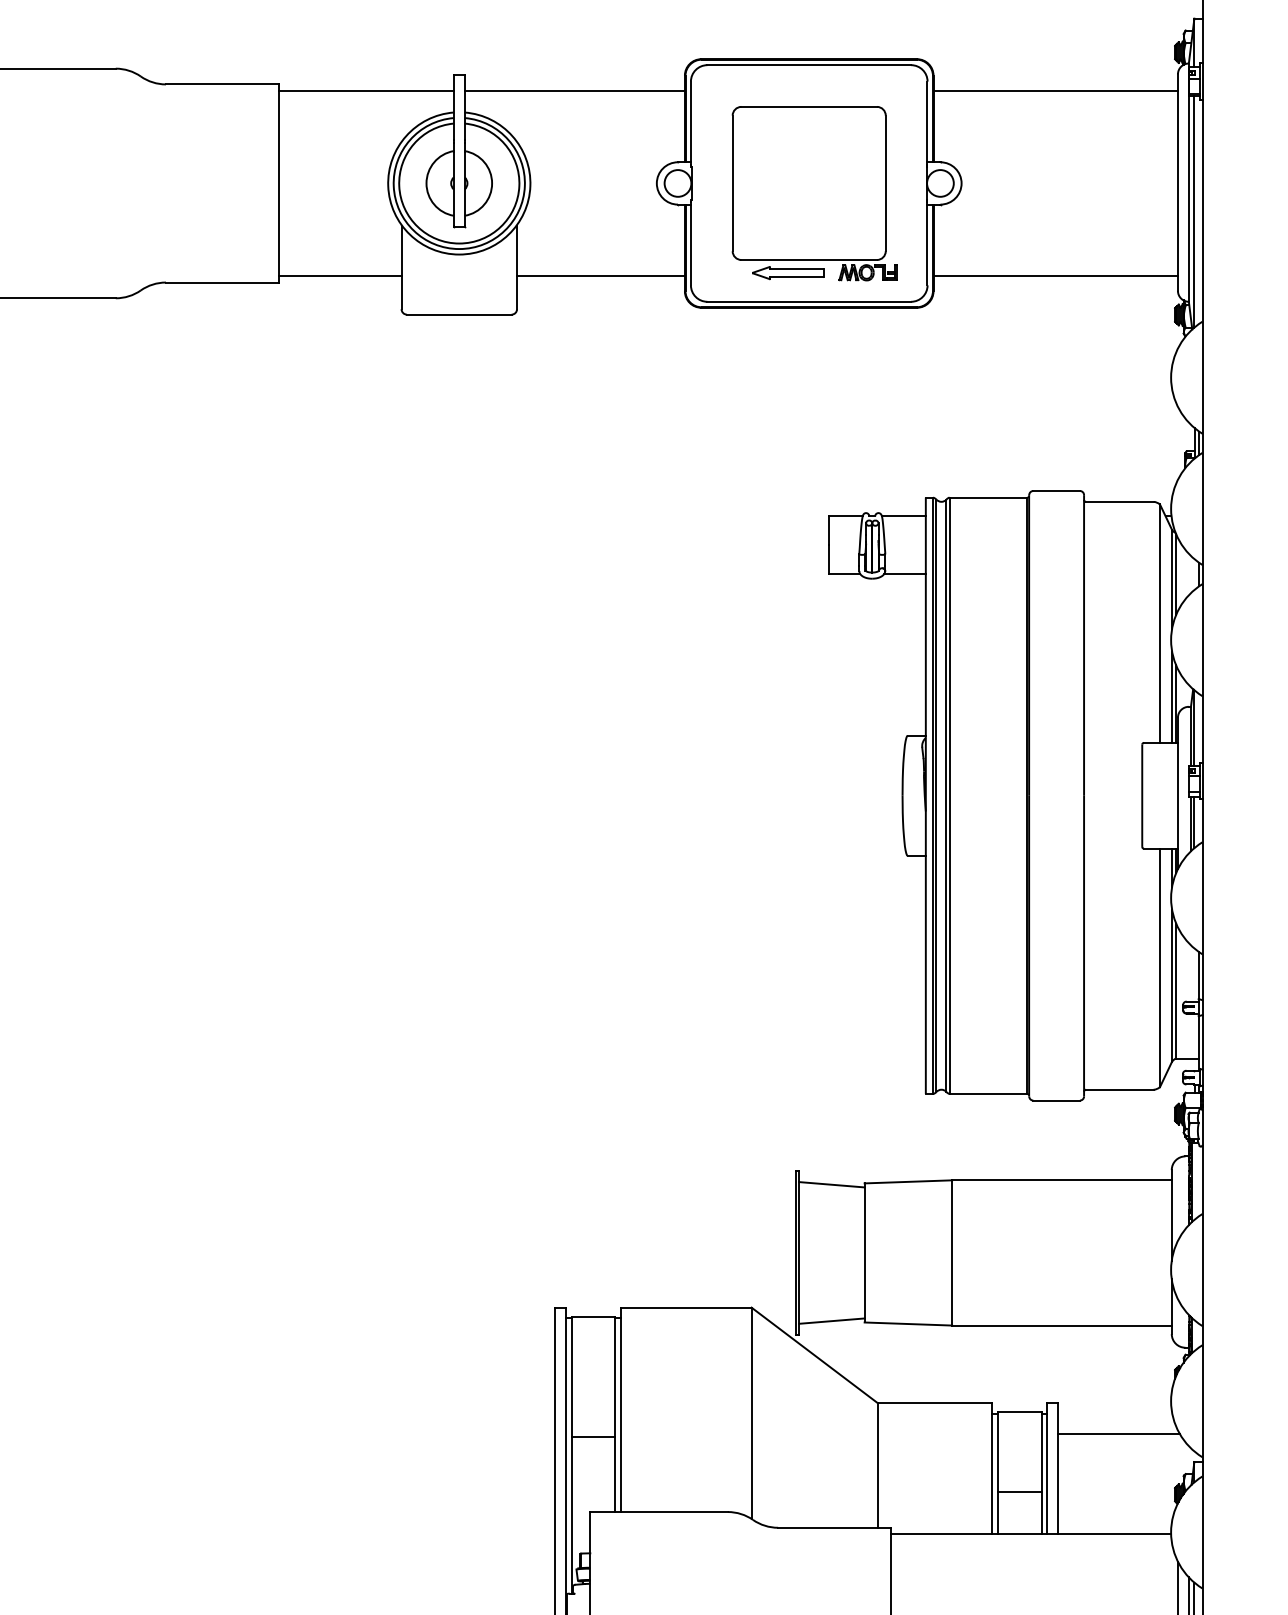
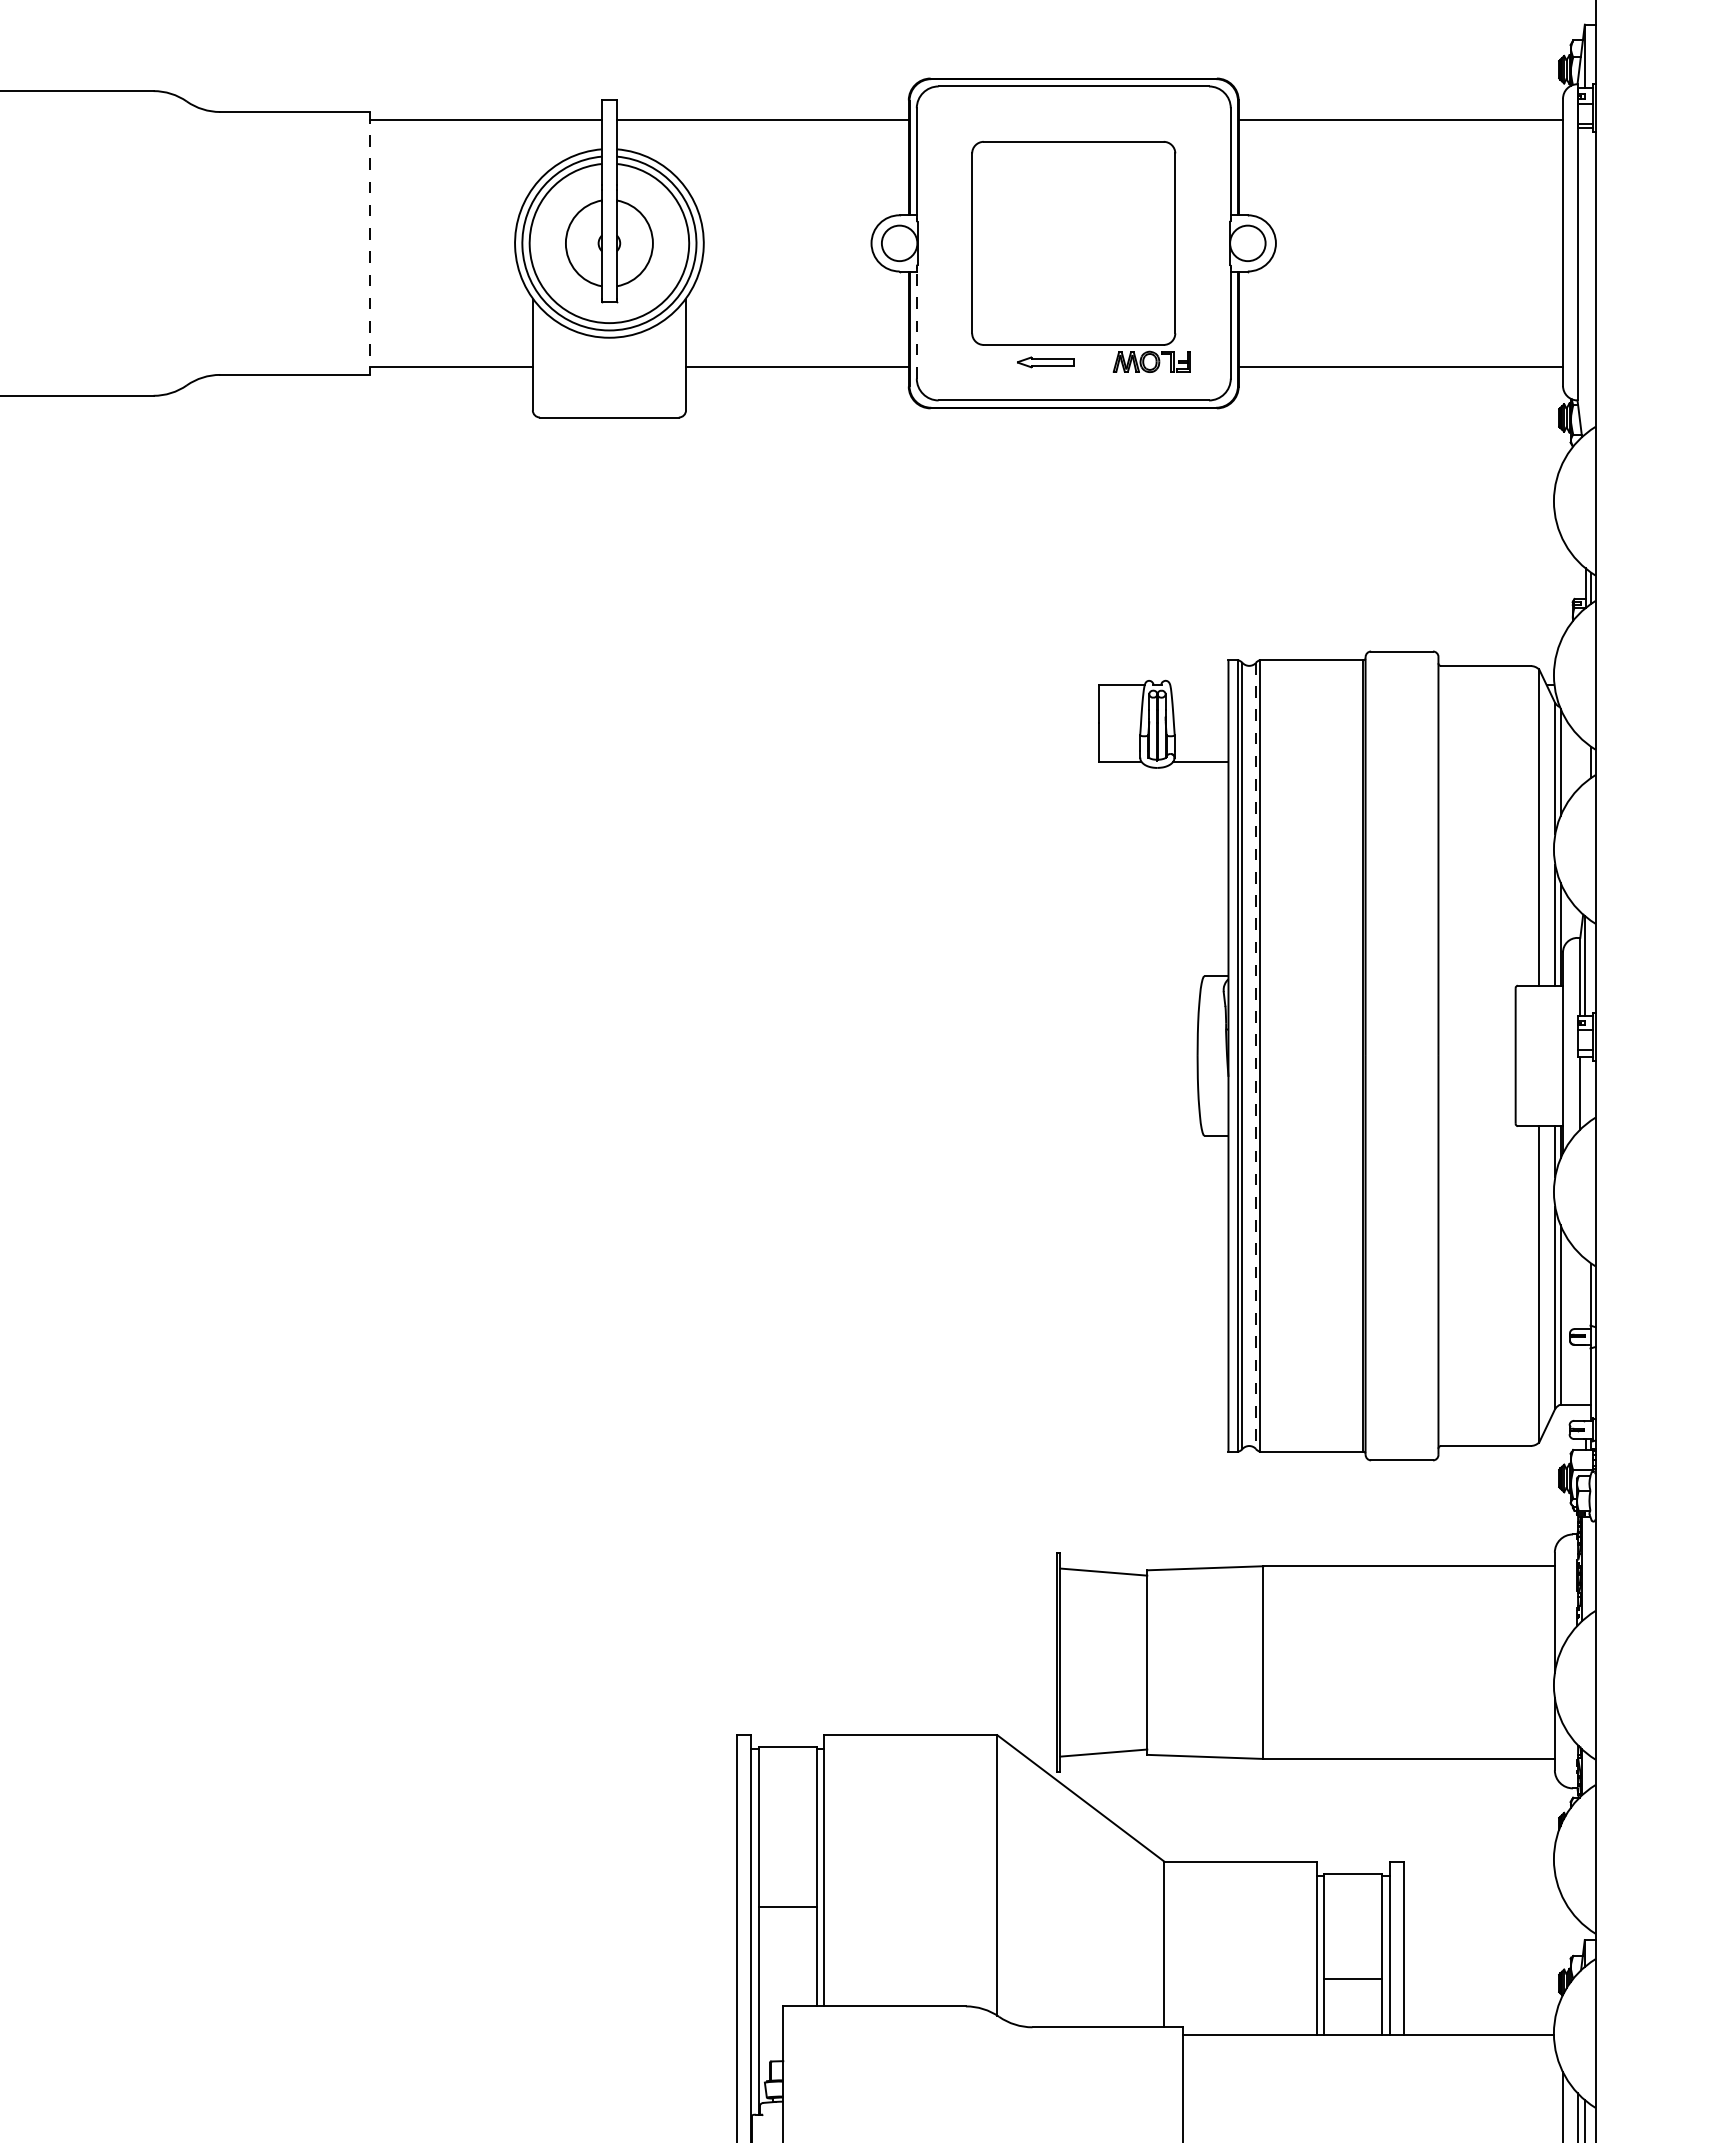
line: (279, 183) -> (370, 243), solid -> dashed
line: (1194, 211) -> (1584, 280), removed
line: (690, 245) -> (916, 325), solid -> dashed
part: (787, 273) -> (1045, 362), size x0.6
line: (903, 515) -> (1199, 684), removed
line: (946, 795) -> (1255, 1055), solid -> dashed
line: (1194, 822) -> (1584, 1091), removed
line: (1118, 1433) -> (1484, 1902), removed

